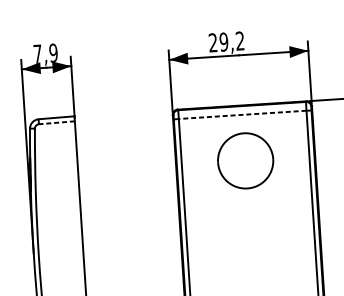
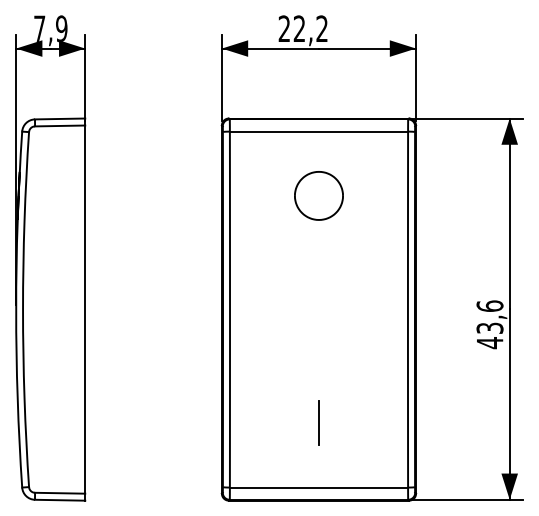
text: (223, 41) -> (299, 28), 29,2 -> 22,2
line: (242, 114) -> (318, 131), dashed -> solid
line: (56, 122) -> (59, 125), dashed -> solid
part: (245, 160) -> (318, 195), size x0.62

